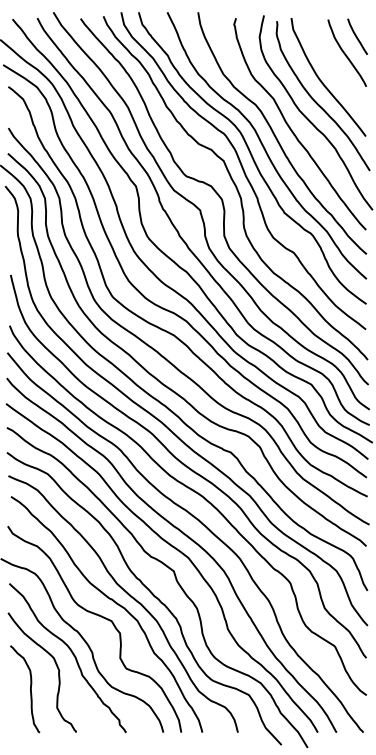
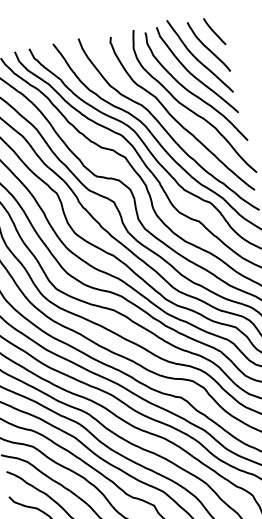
curve: (330, 62) -> (196, 57), added

